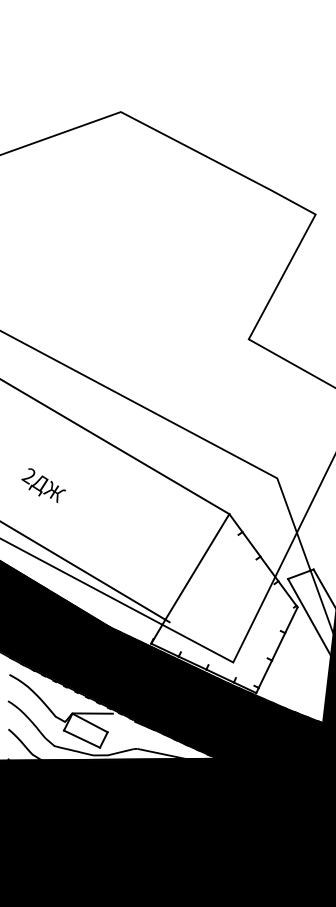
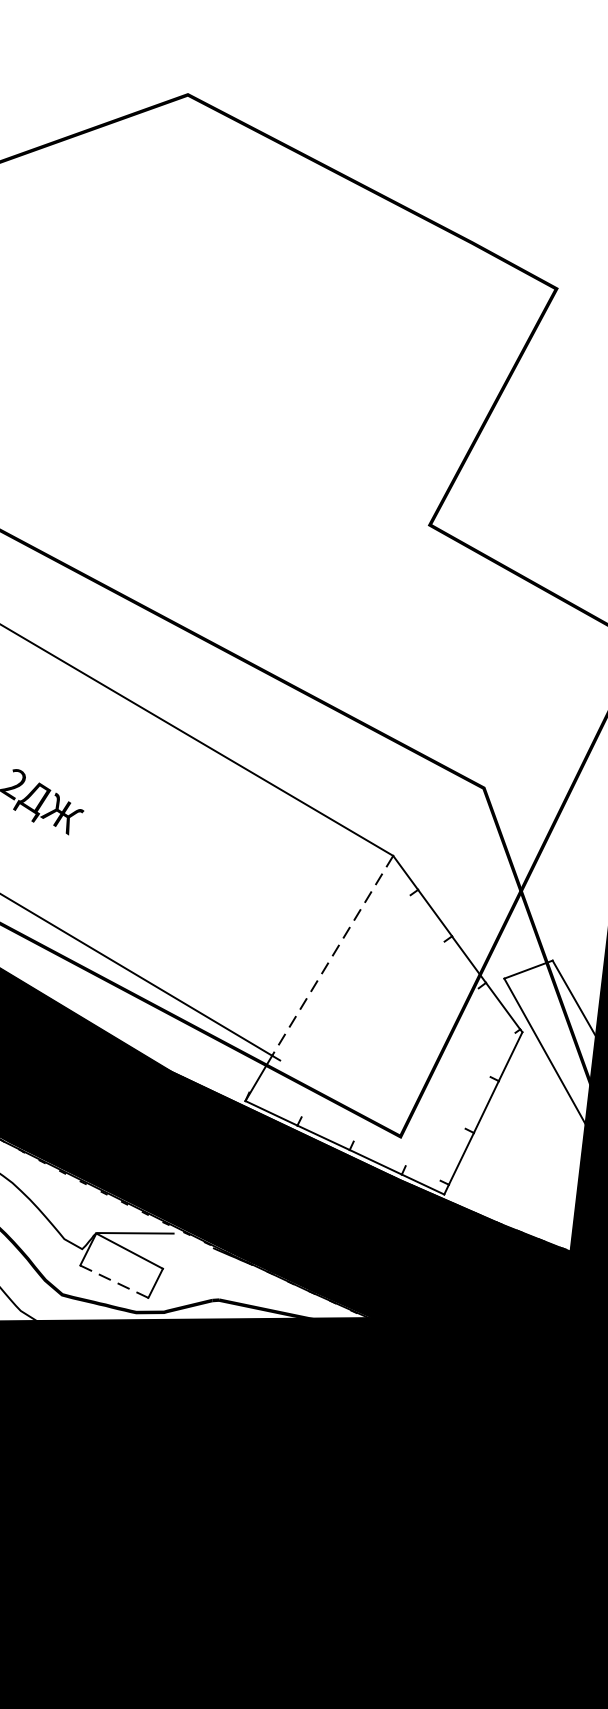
line: (197, 566) -> (332, 954), solid -> dashed
line: (82, 739) -> (115, 1282), solid -> dashed

